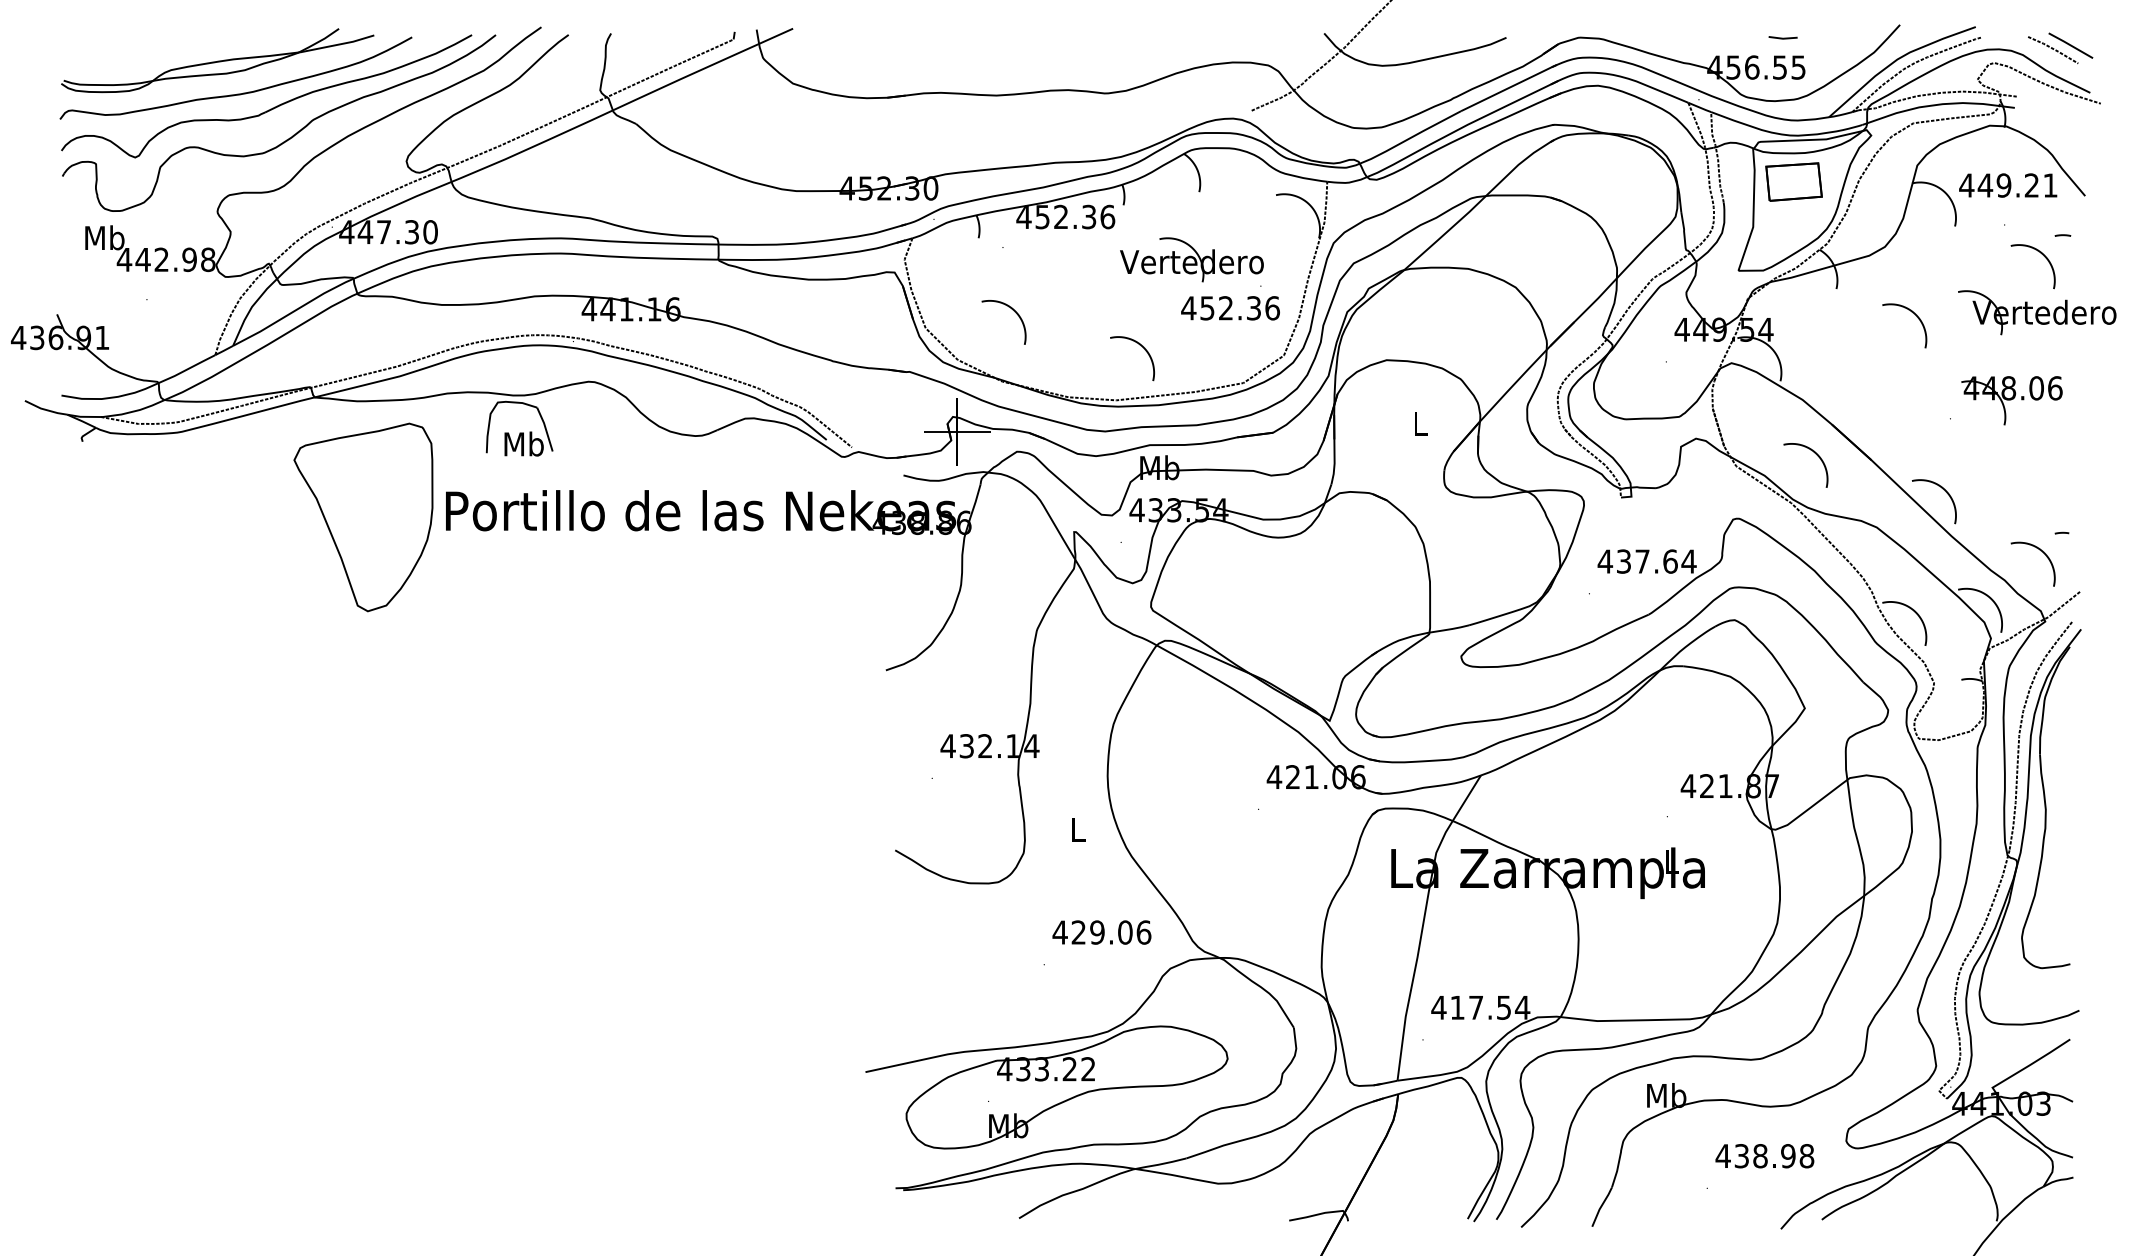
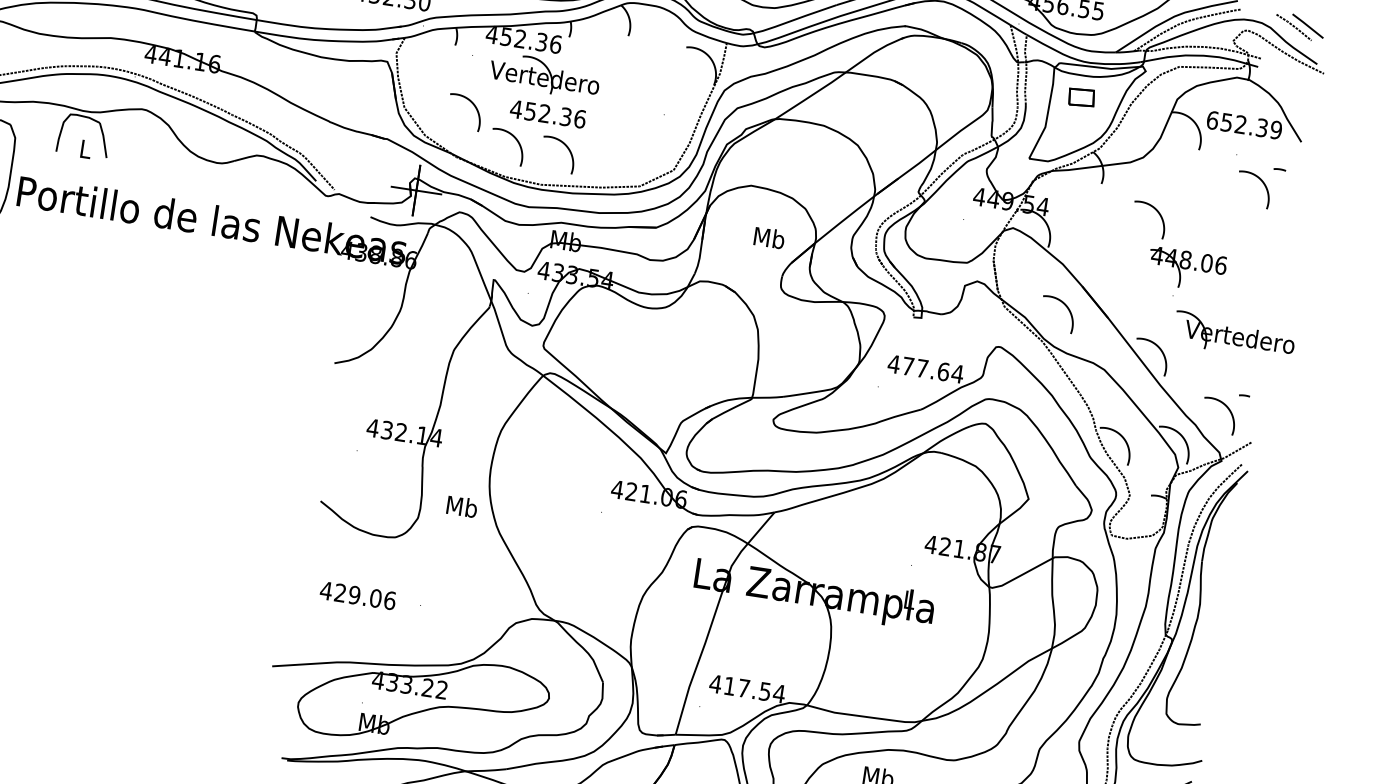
part: (1793, 181) -> (1081, 97), size x0.6
text: (2008, 185) -> (1244, 125), 449.21 -> 652.39
part: (1191, 259) -> (544, 75), moved
text: (1230, 308) -> (548, 114), moved
part: (2037, 312) -> (1234, 336), moved
curve: (1072, 345) -> (514, 137), added
part: (2011, 400) -> (1186, 269), moved
text: (1420, 423) -> (769, 237), L -> Mb
text: (523, 443) -> (85, 148), Mb -> L
text: (1623, 561) -> (907, 366), 437.64 -> 477.64
text: (1077, 829) -> (461, 506), L -> Mb
text: (1101, 932) -> (357, 595), moved

